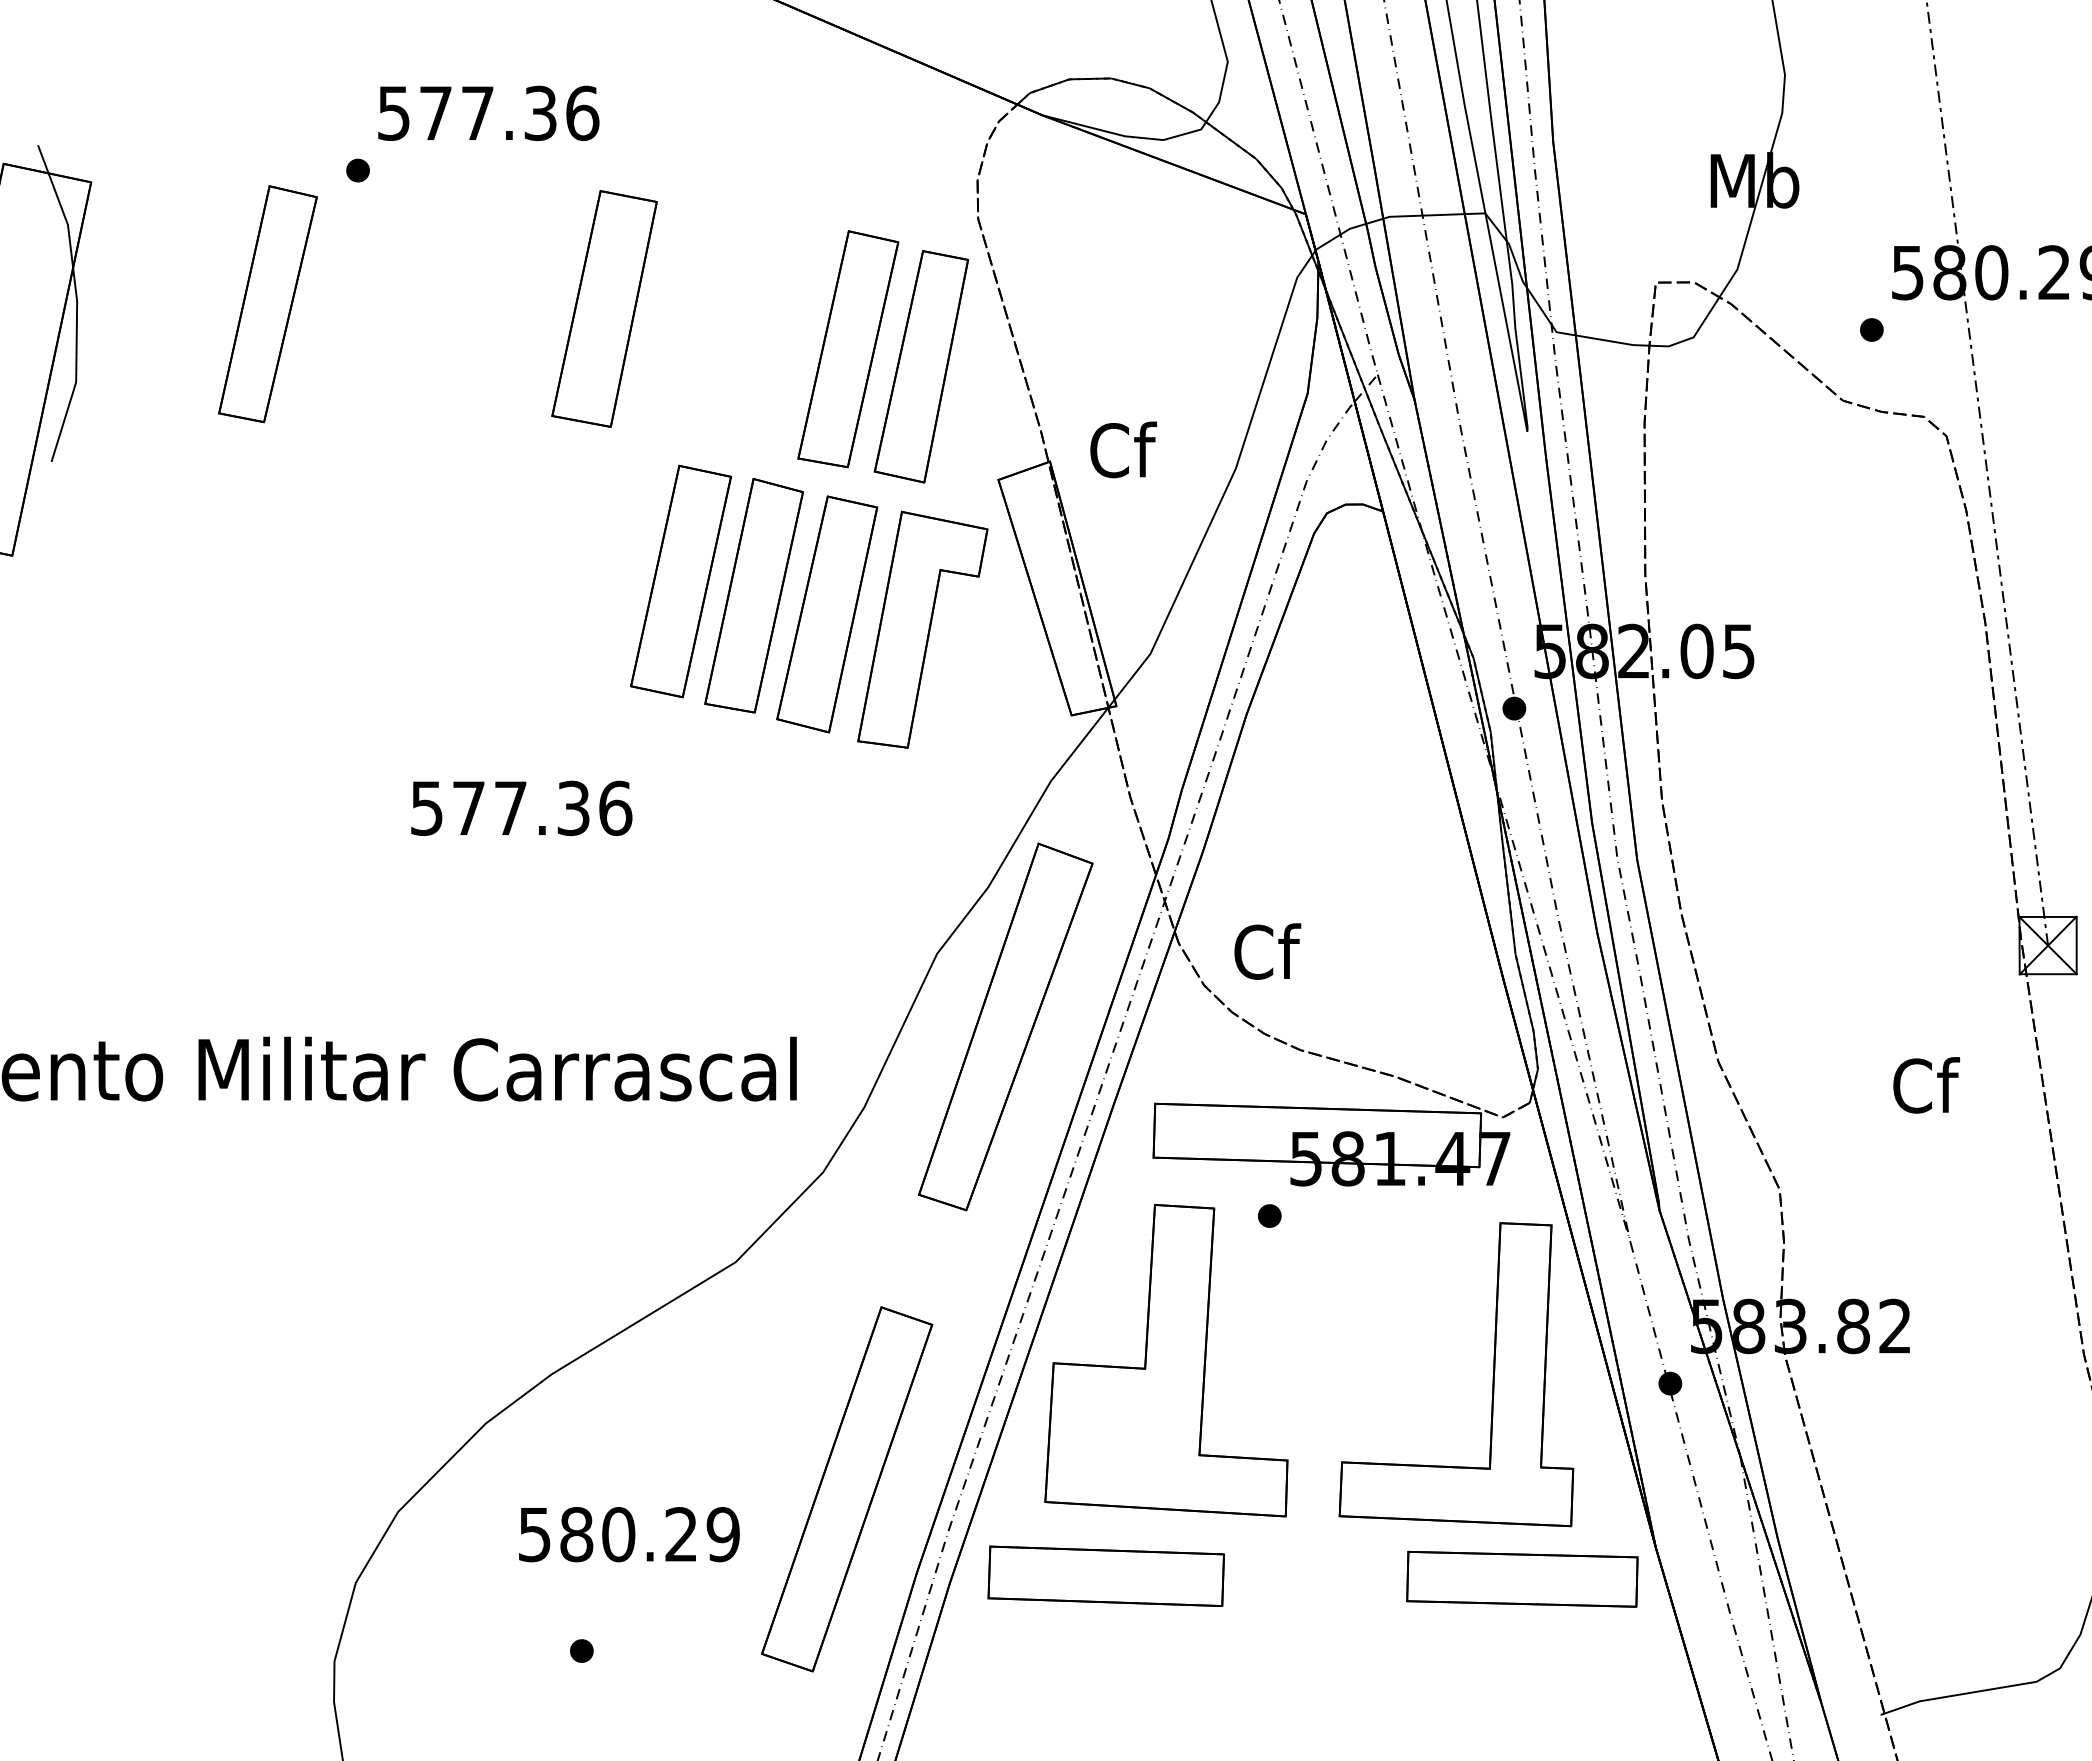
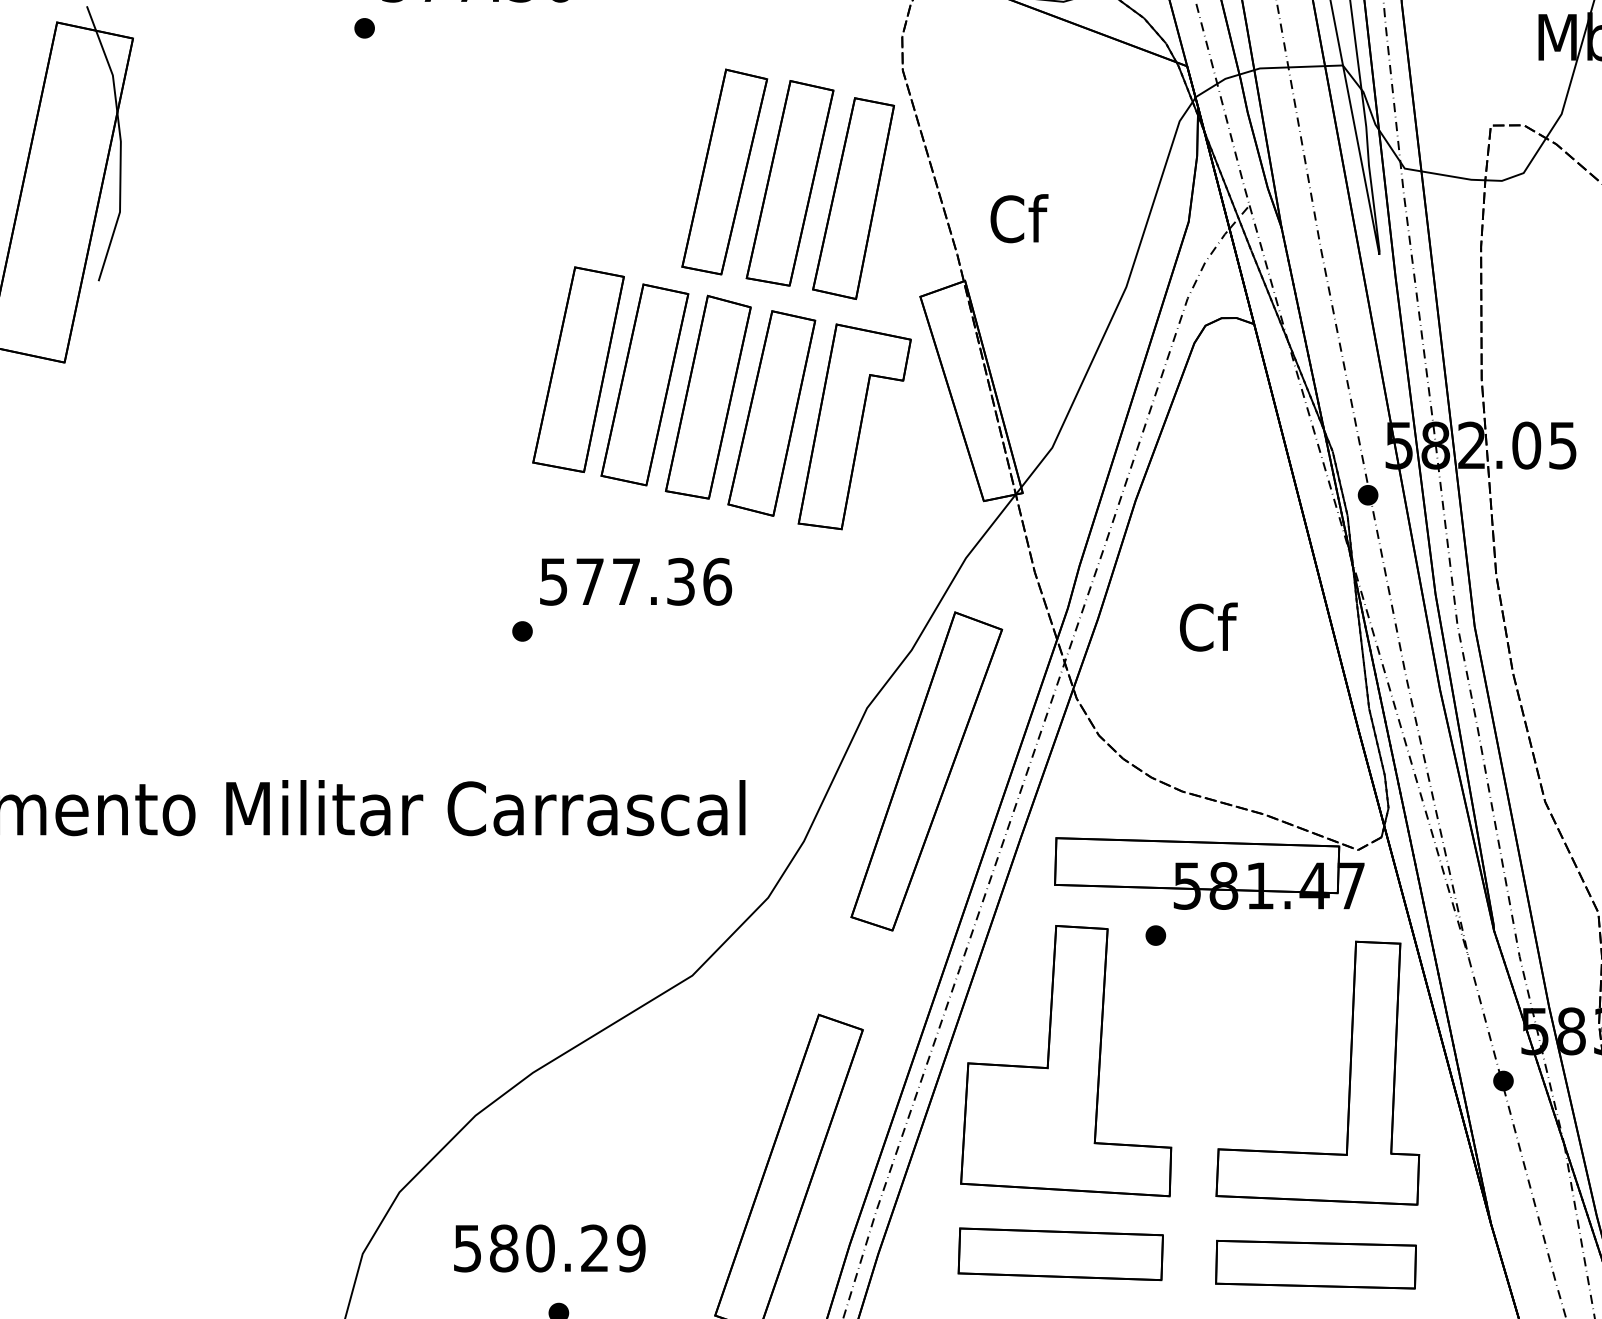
part: (267, 304) -> (724, 172), moved
part: (604, 308) -> (578, 369), moved
text: (1123, 449) -> (1019, 218), moved
text: (521, 807) -> (635, 581), moved
part: (539, 865) -> (522, 631), added
text: (1267, 951) -> (1208, 627), moved
text: (629, 1534) -> (549, 1248), moved
part: (1105, 1575) -> (1060, 1253), moved
part: (1522, 1578) -> (1316, 1264), moved

